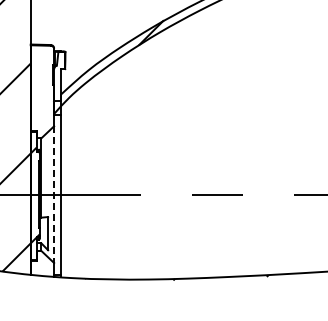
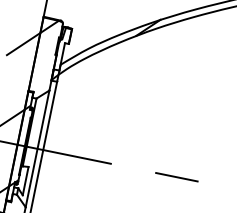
hatch: (39, 54) -> (49, 26), added
line: (54, 195) -> (37, 149), dashed -> solid

